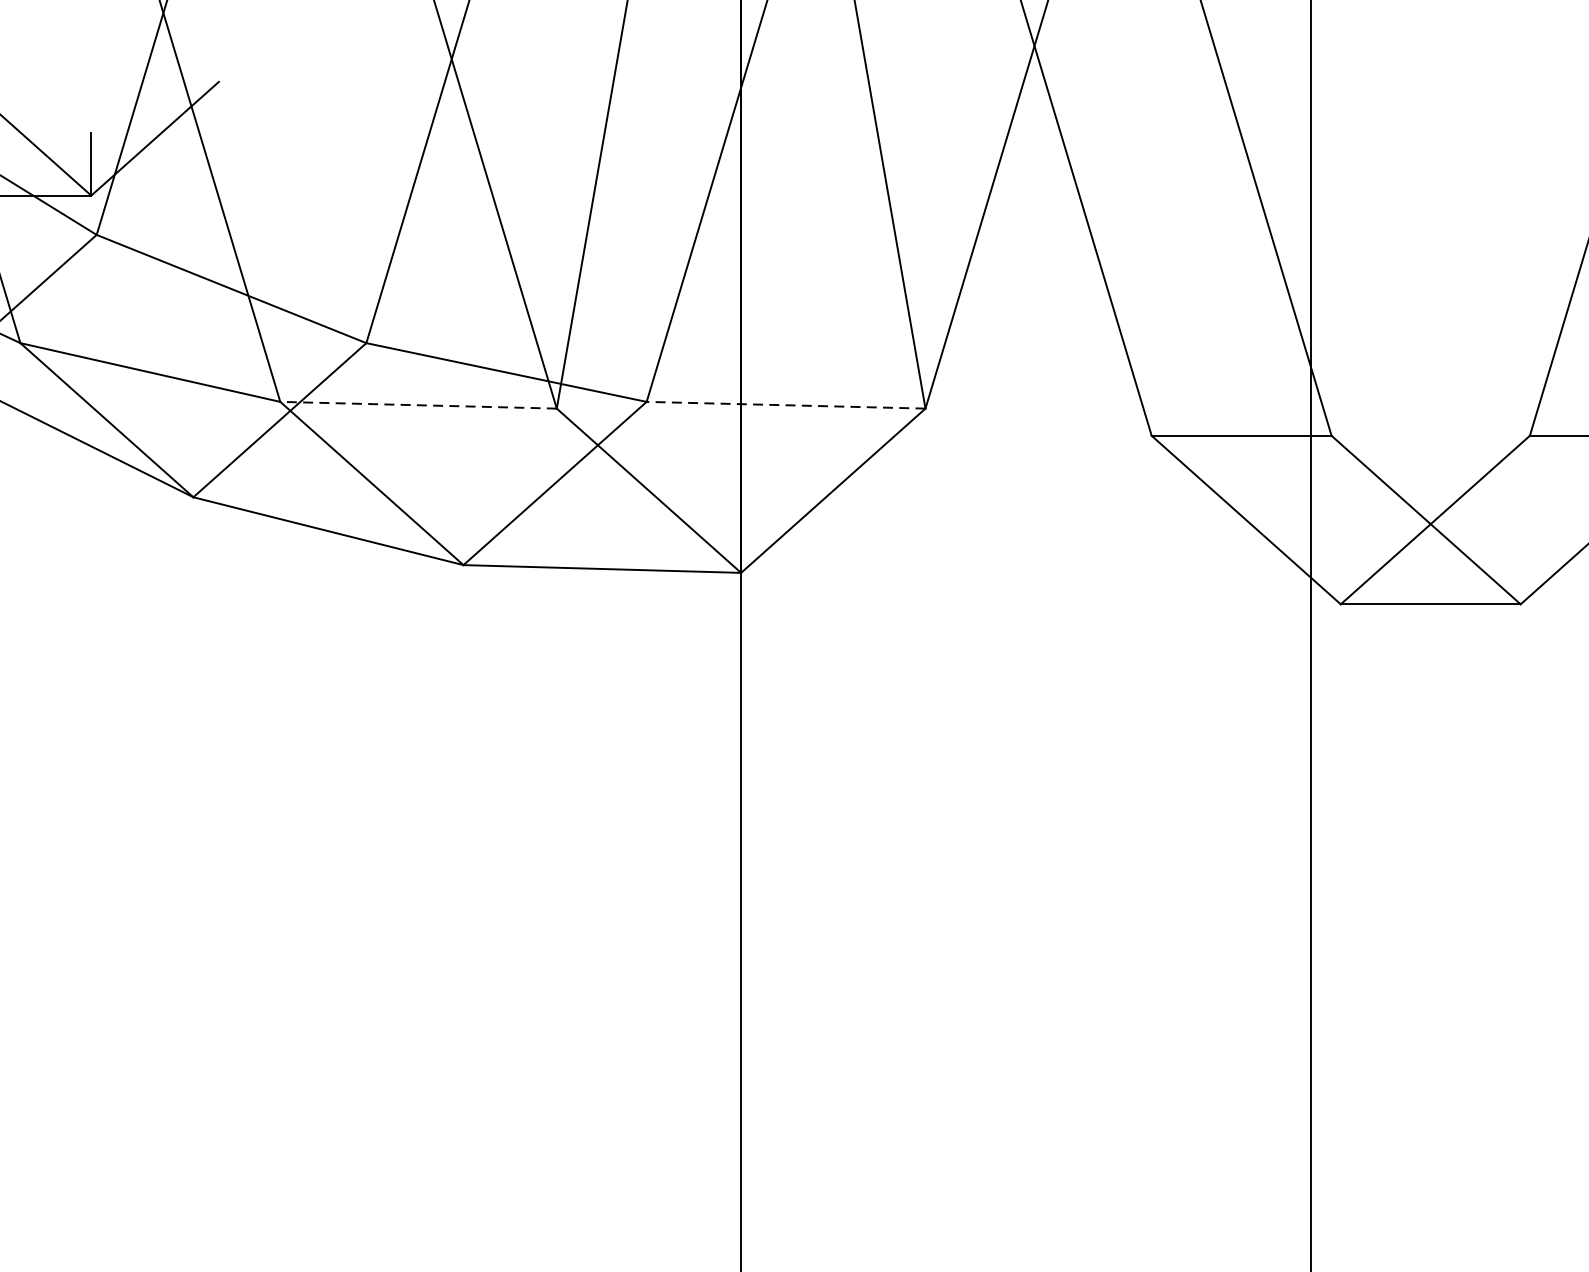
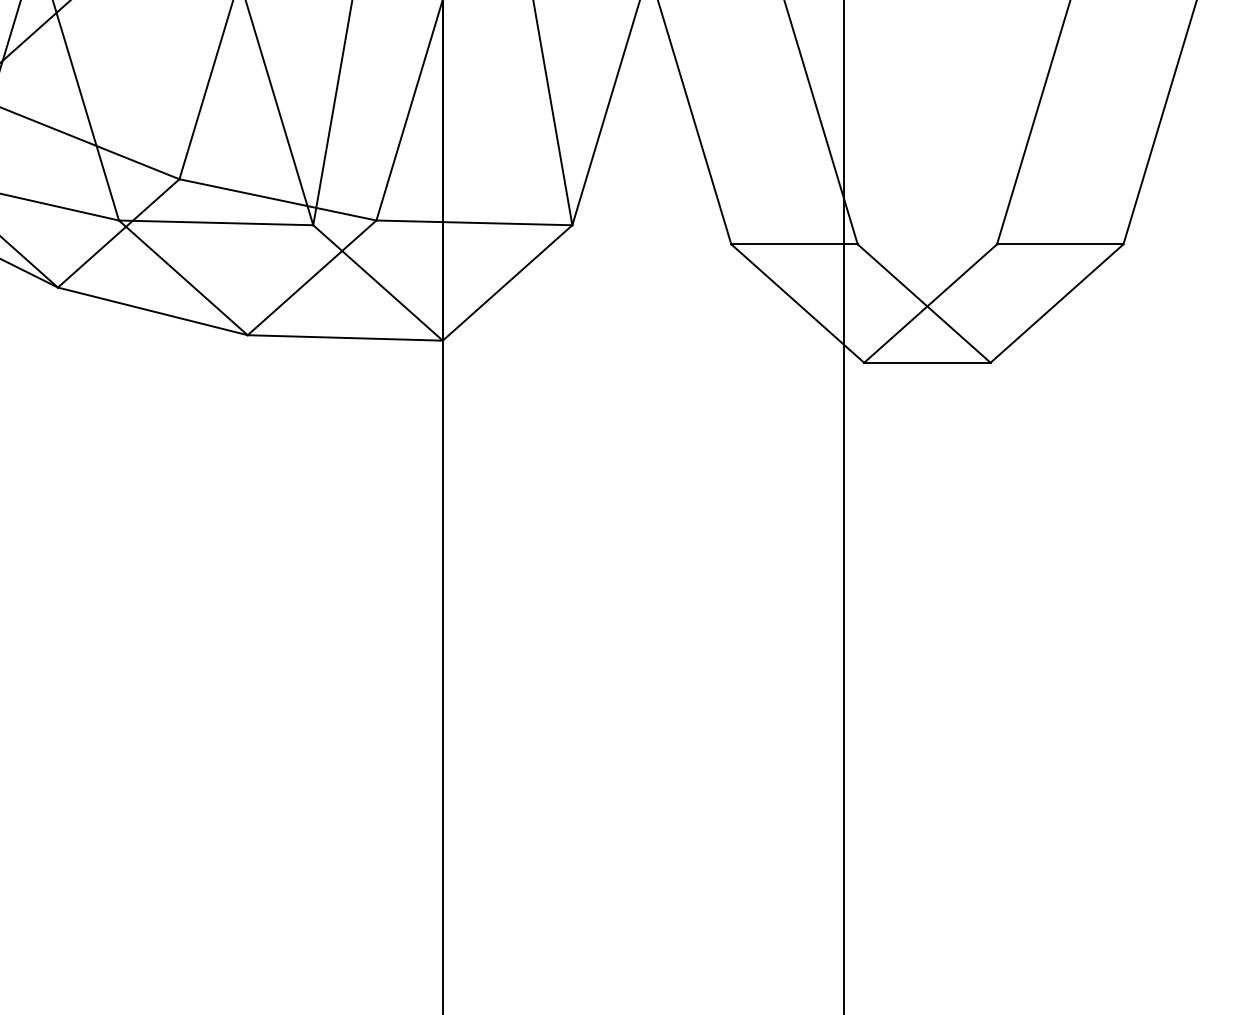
line: (417, 404) -> (215, 222), dashed -> solid
line: (786, 404) -> (474, 222), dashed -> solid

